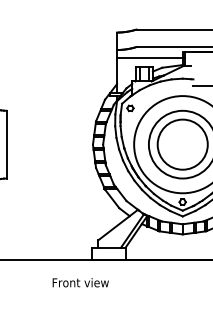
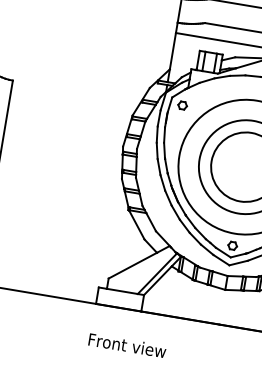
text: (80, 282) -> (127, 345), moved

